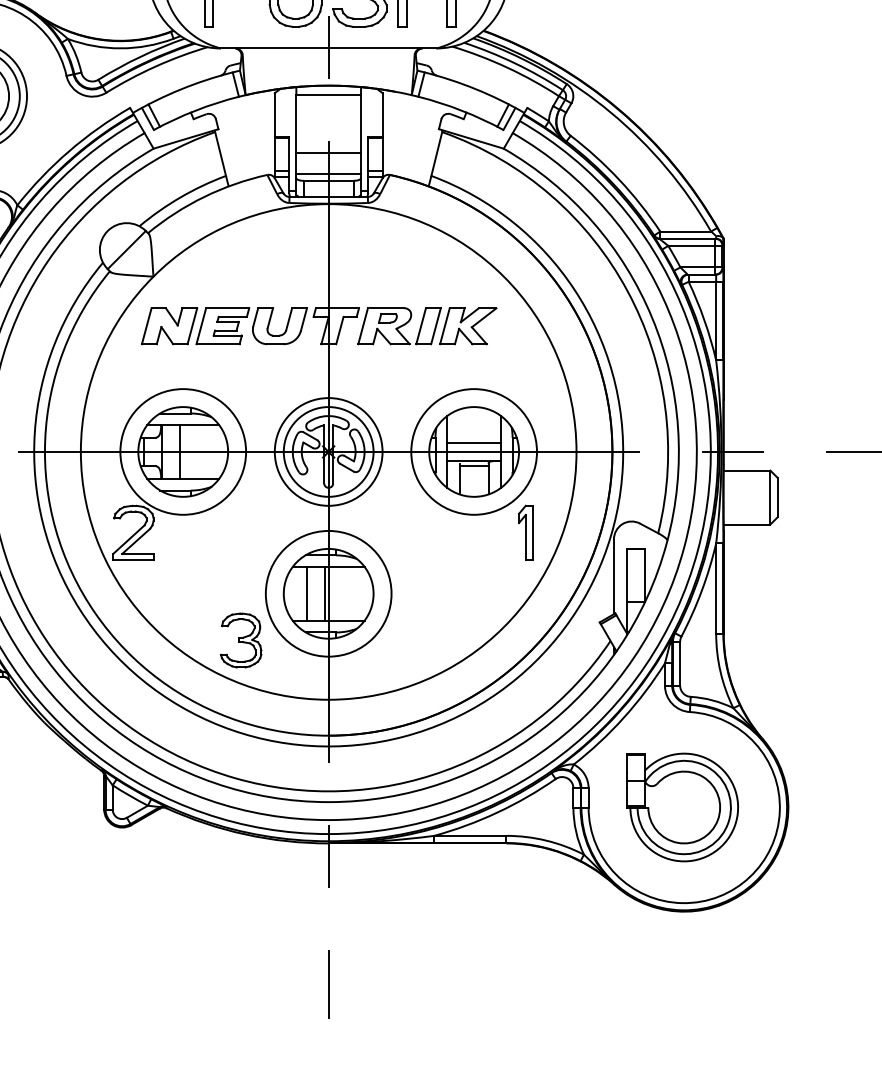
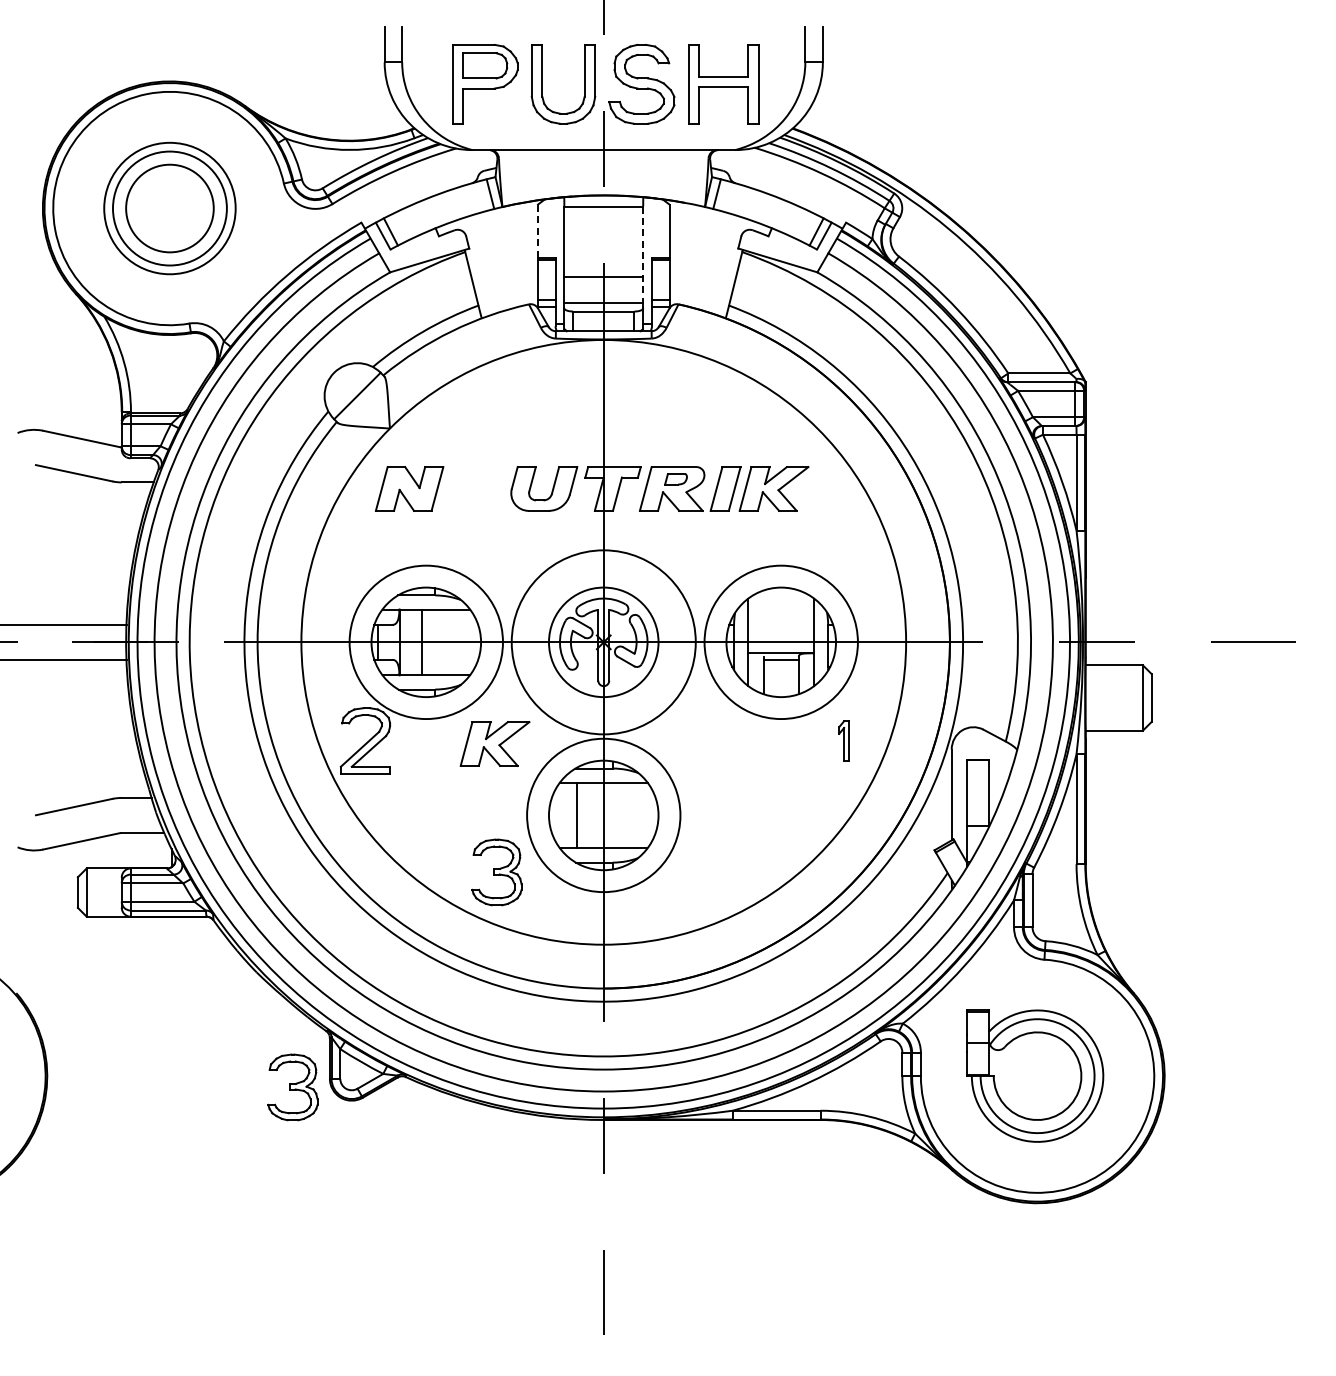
line: (275, 114) -> (538, 230), solid -> dashed
line: (361, 134) -> (643, 255), solid -> dashed
part: (222, 325) -> (474, 488), removed
line: (474, 443) -> (781, 631), removed
circle: (328, 452) -> (603, 642), size x1.4
part: (525, 532) -> (843, 740), size x0.6
part: (239, 534) -> (494, 743), added
line: (325, 593) -> (599, 815), removed
part: (73, 816) -> (292, 1087), added

